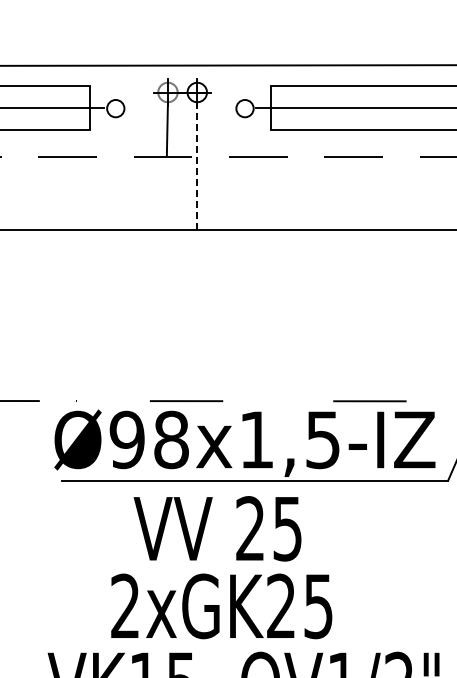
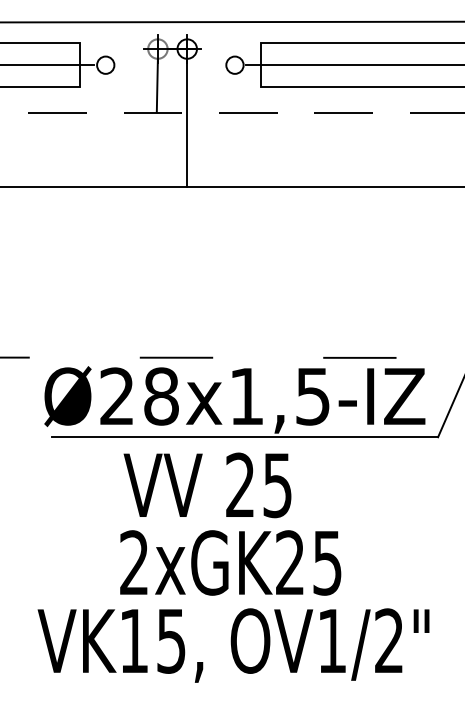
line: (197, 165) -> (187, 122), dashed -> solid
text: (126, 439) -> (116, 396), Ø98x1,5-IZ -> Ø28x1,5-IZ
text: (221, 605) -> (230, 562), moved

